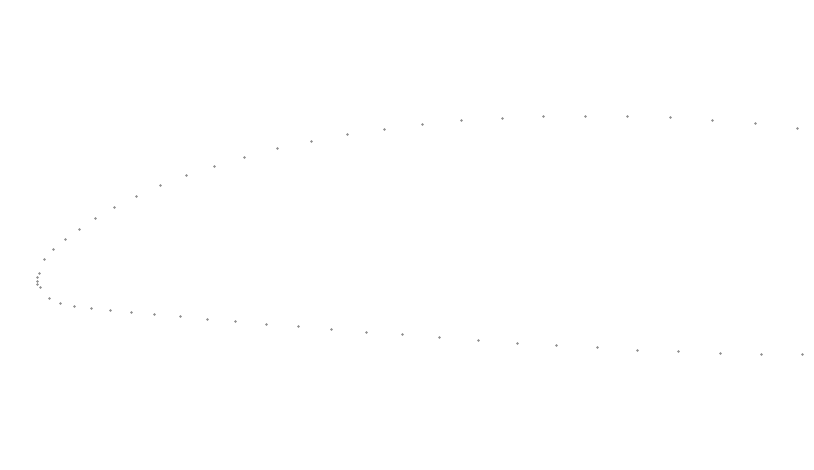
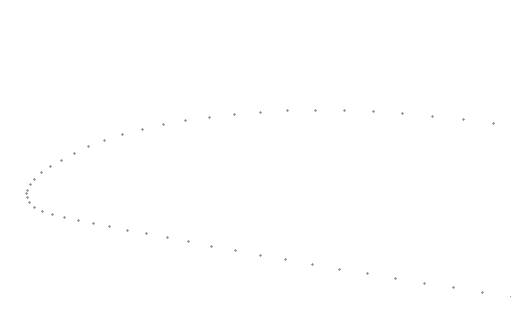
part: (38, 280) -> (28, 193), size x1.67

